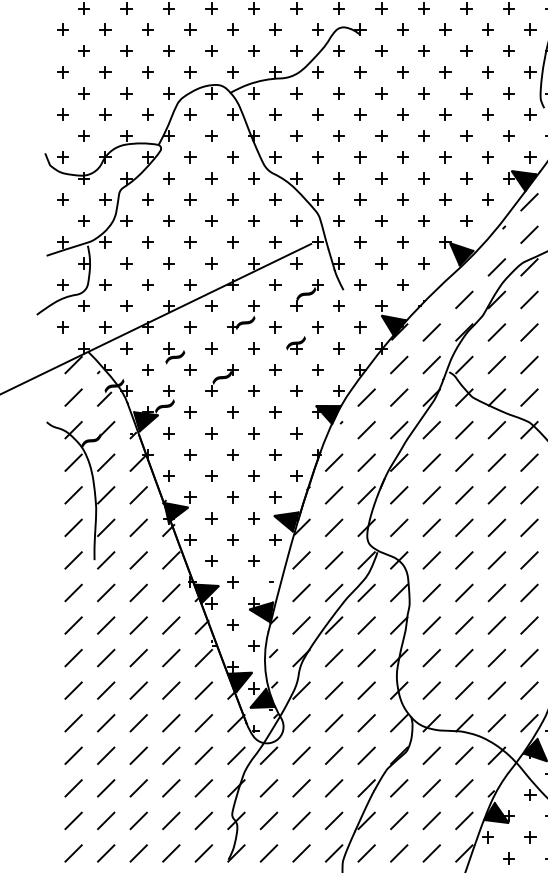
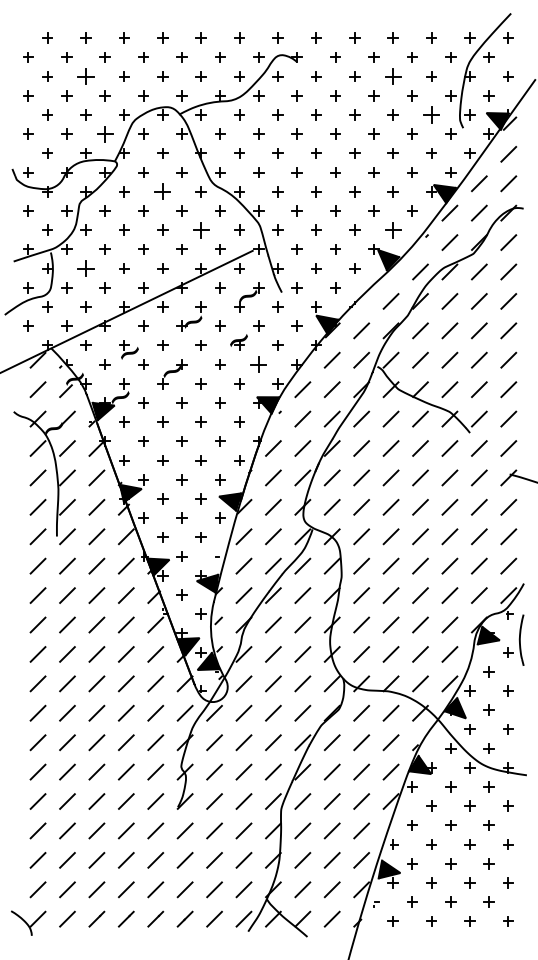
part: (126, 50) -> (85, 76), size x1.6
part: (465, 50) -> (392, 76), size x1.6
part: (509, 93) -> (431, 114), size x1.6
part: (147, 114) -> (104, 133), size x1.6
part: (211, 178) -> (162, 191), size x1.6
part: (253, 220) -> (200, 229), size x1.6
part: (465, 220) -> (392, 229), size x1.6
part: (126, 263) -> (85, 268), size x1.6
part: (317, 369) -> (258, 364), size x1.6

